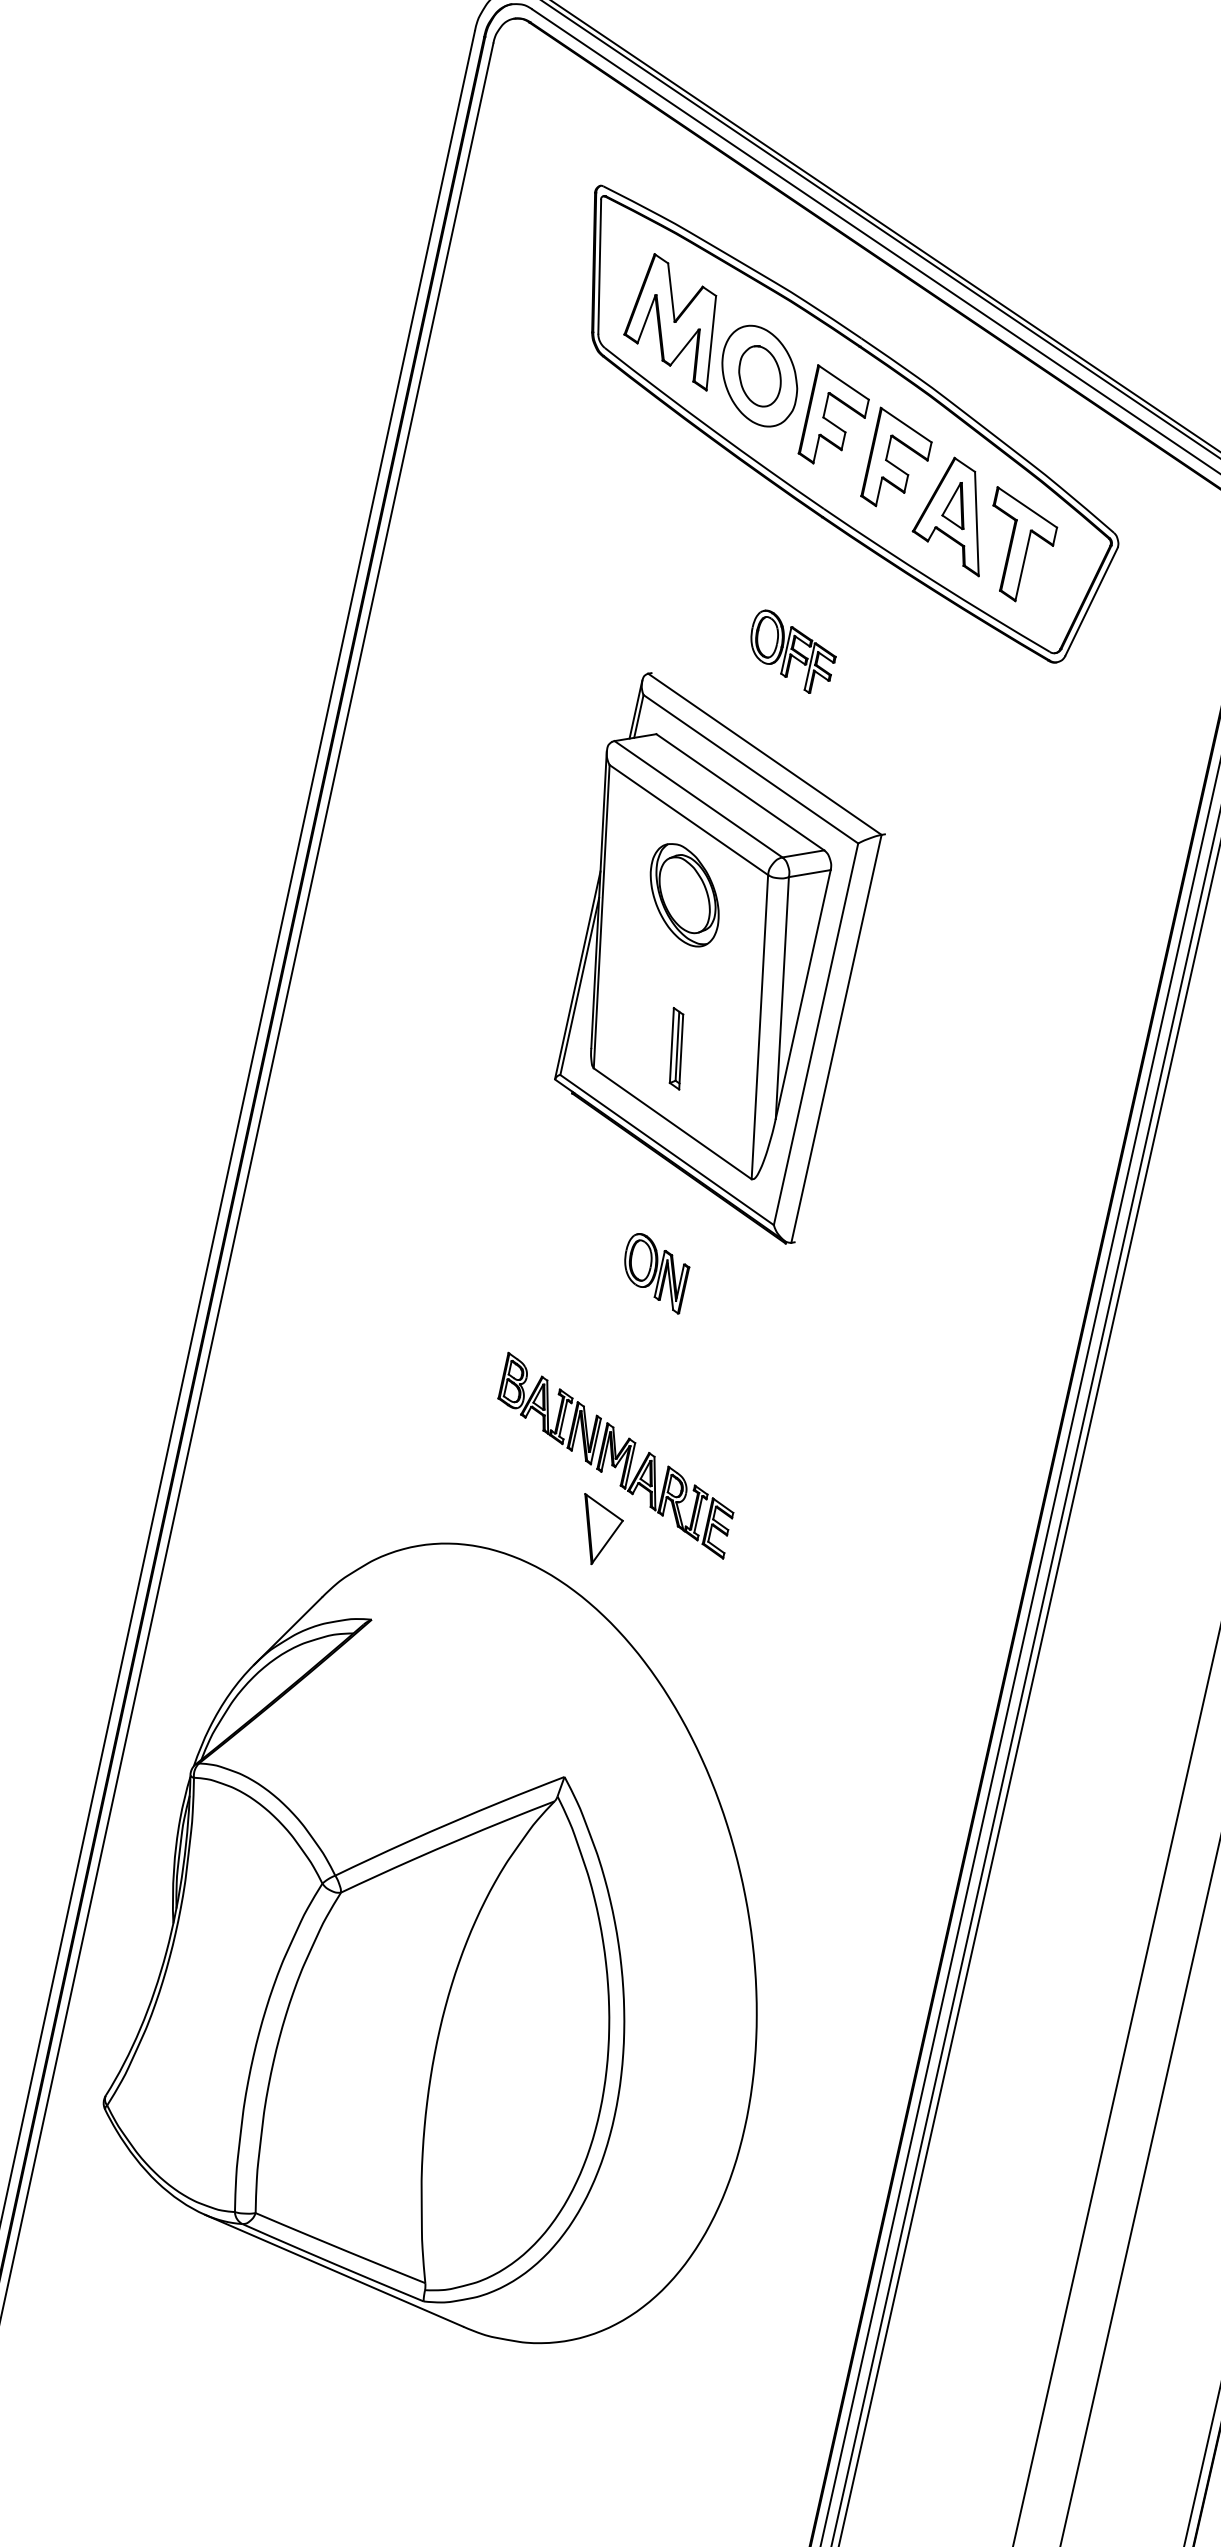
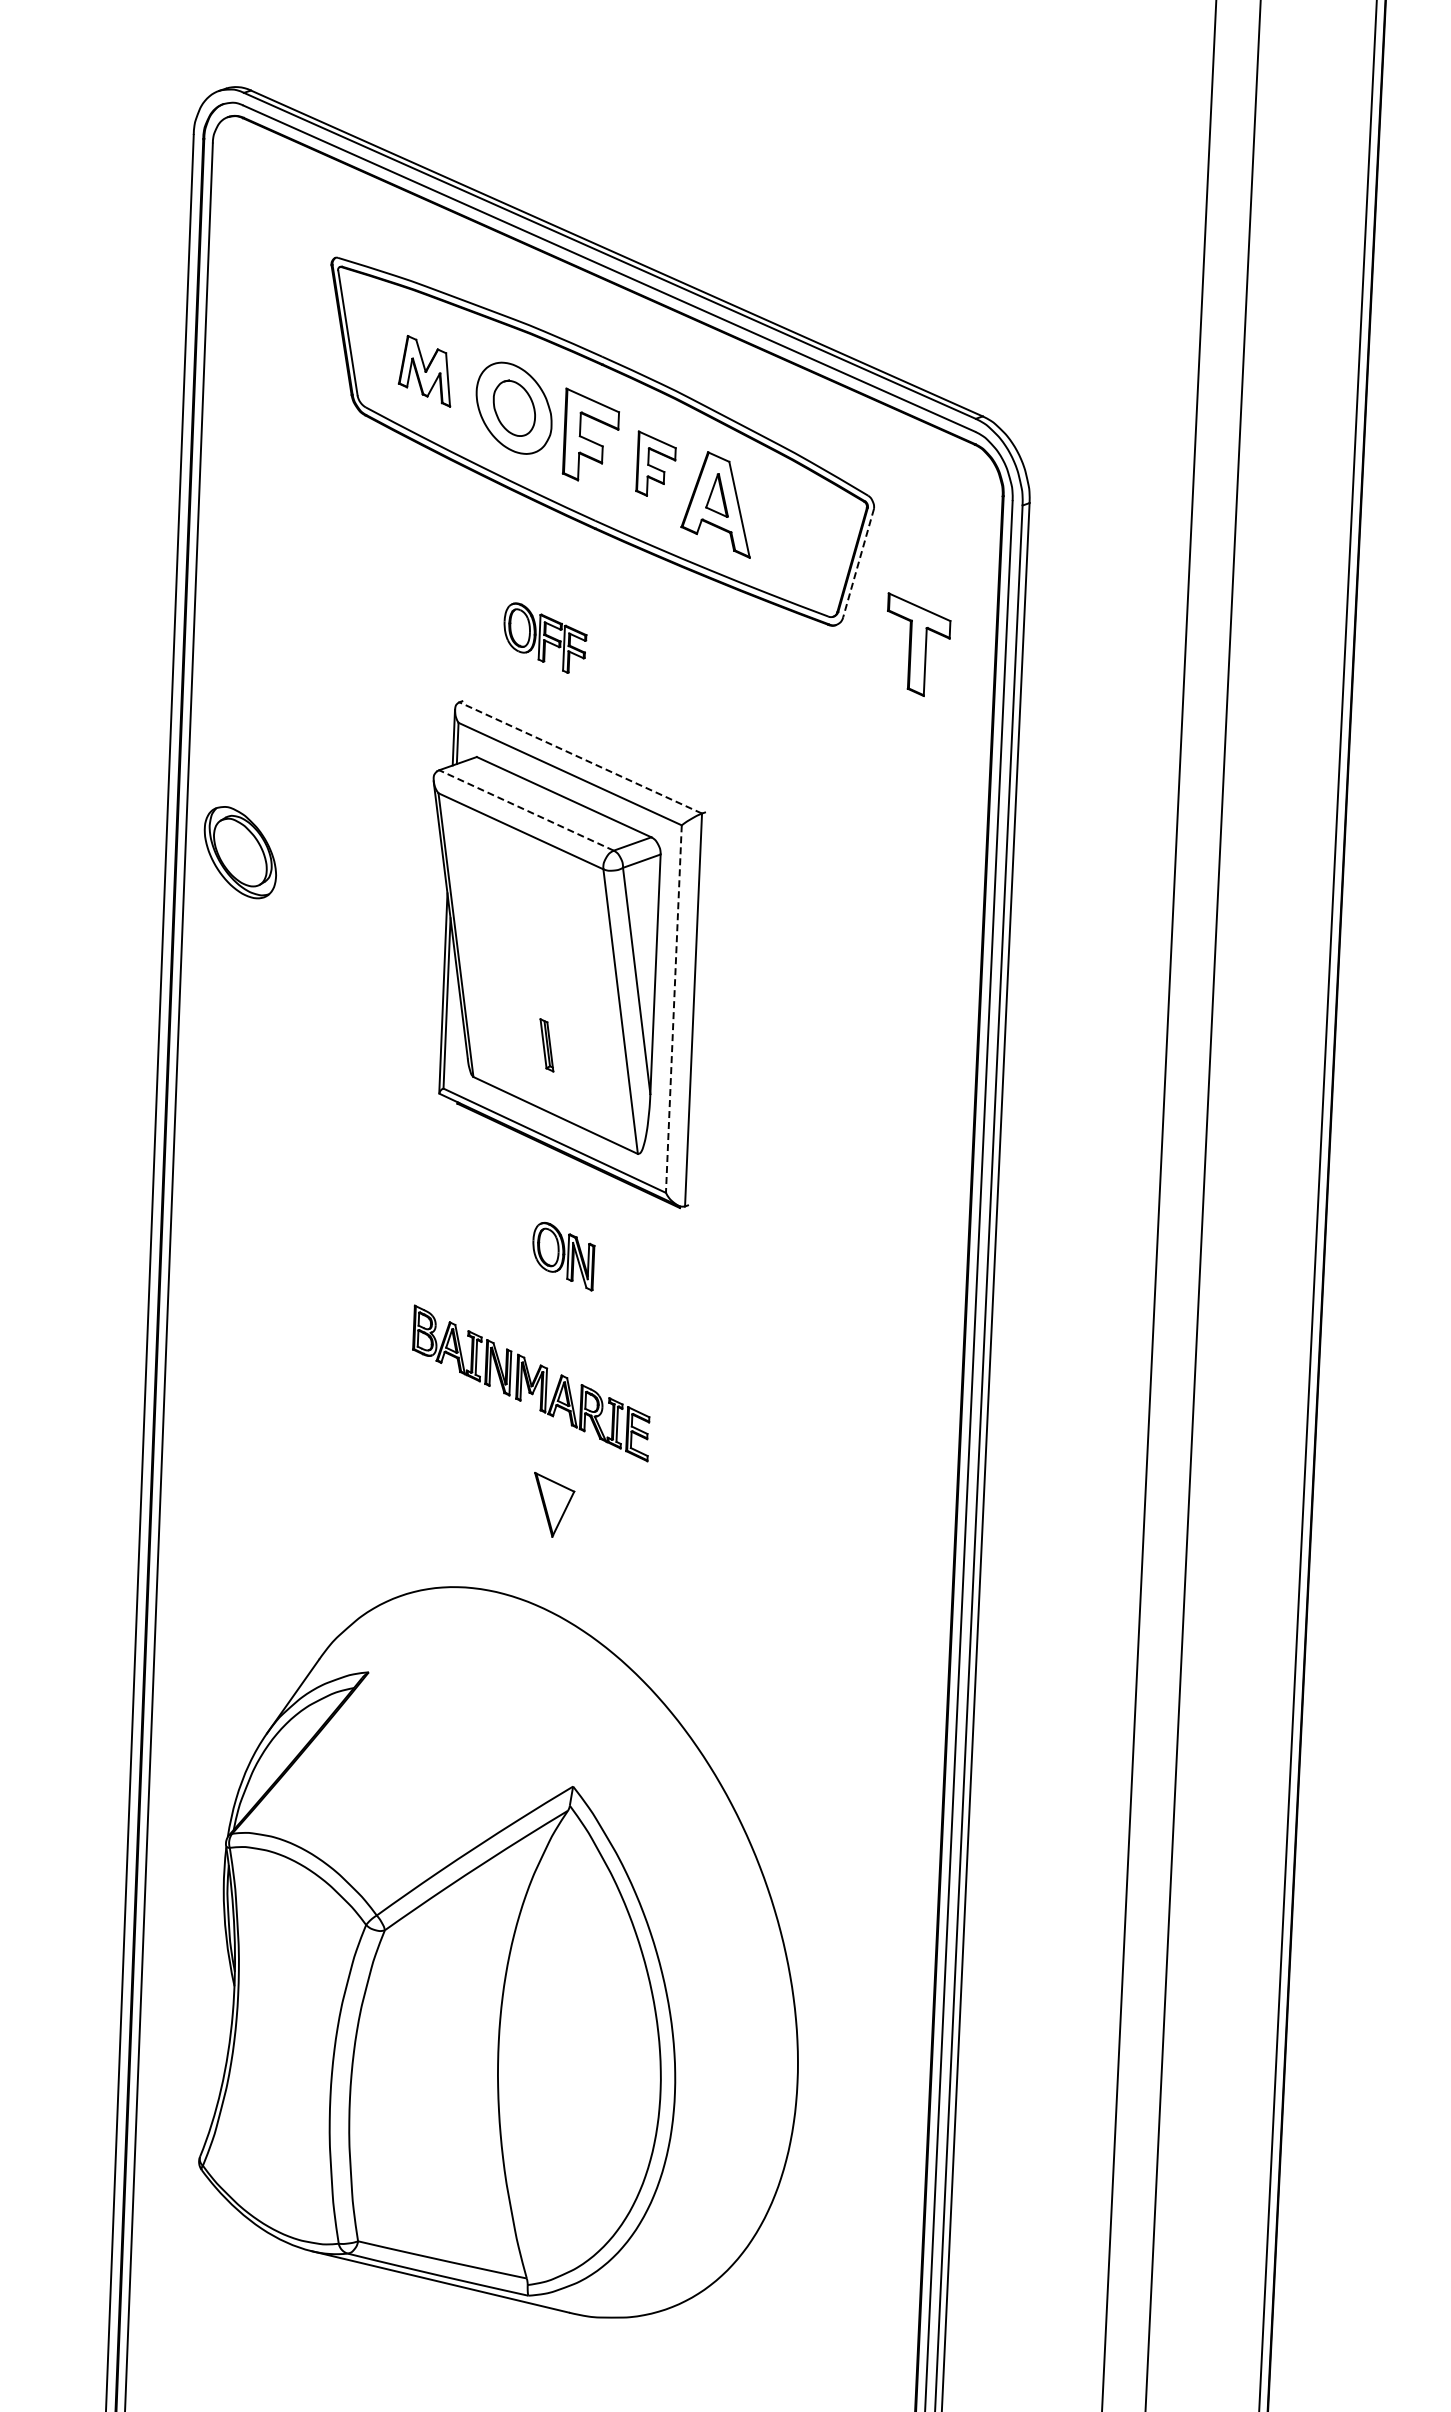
part: (672, 321) -> (424, 371), size x0.6
part: (897, 460) -> (655, 463), size x0.7
part: (1020, 546) -> (919, 644), moved
line: (1091, 602) -> (858, 563), solid -> dashed
part: (792, 651) -> (545, 637), moved
line: (764, 753) -> (580, 757), solid -> dashed
line: (698, 799) -> (526, 810), solid -> dashed
part: (683, 894) -> (239, 852), moved
line: (815, 1034) -> (673, 1009), solid -> dashed
part: (676, 1048) -> (546, 1045), size x0.7
part: (616, 1455) -> (531, 1383), moved
part: (455, 1936) -> (498, 1952), moved

